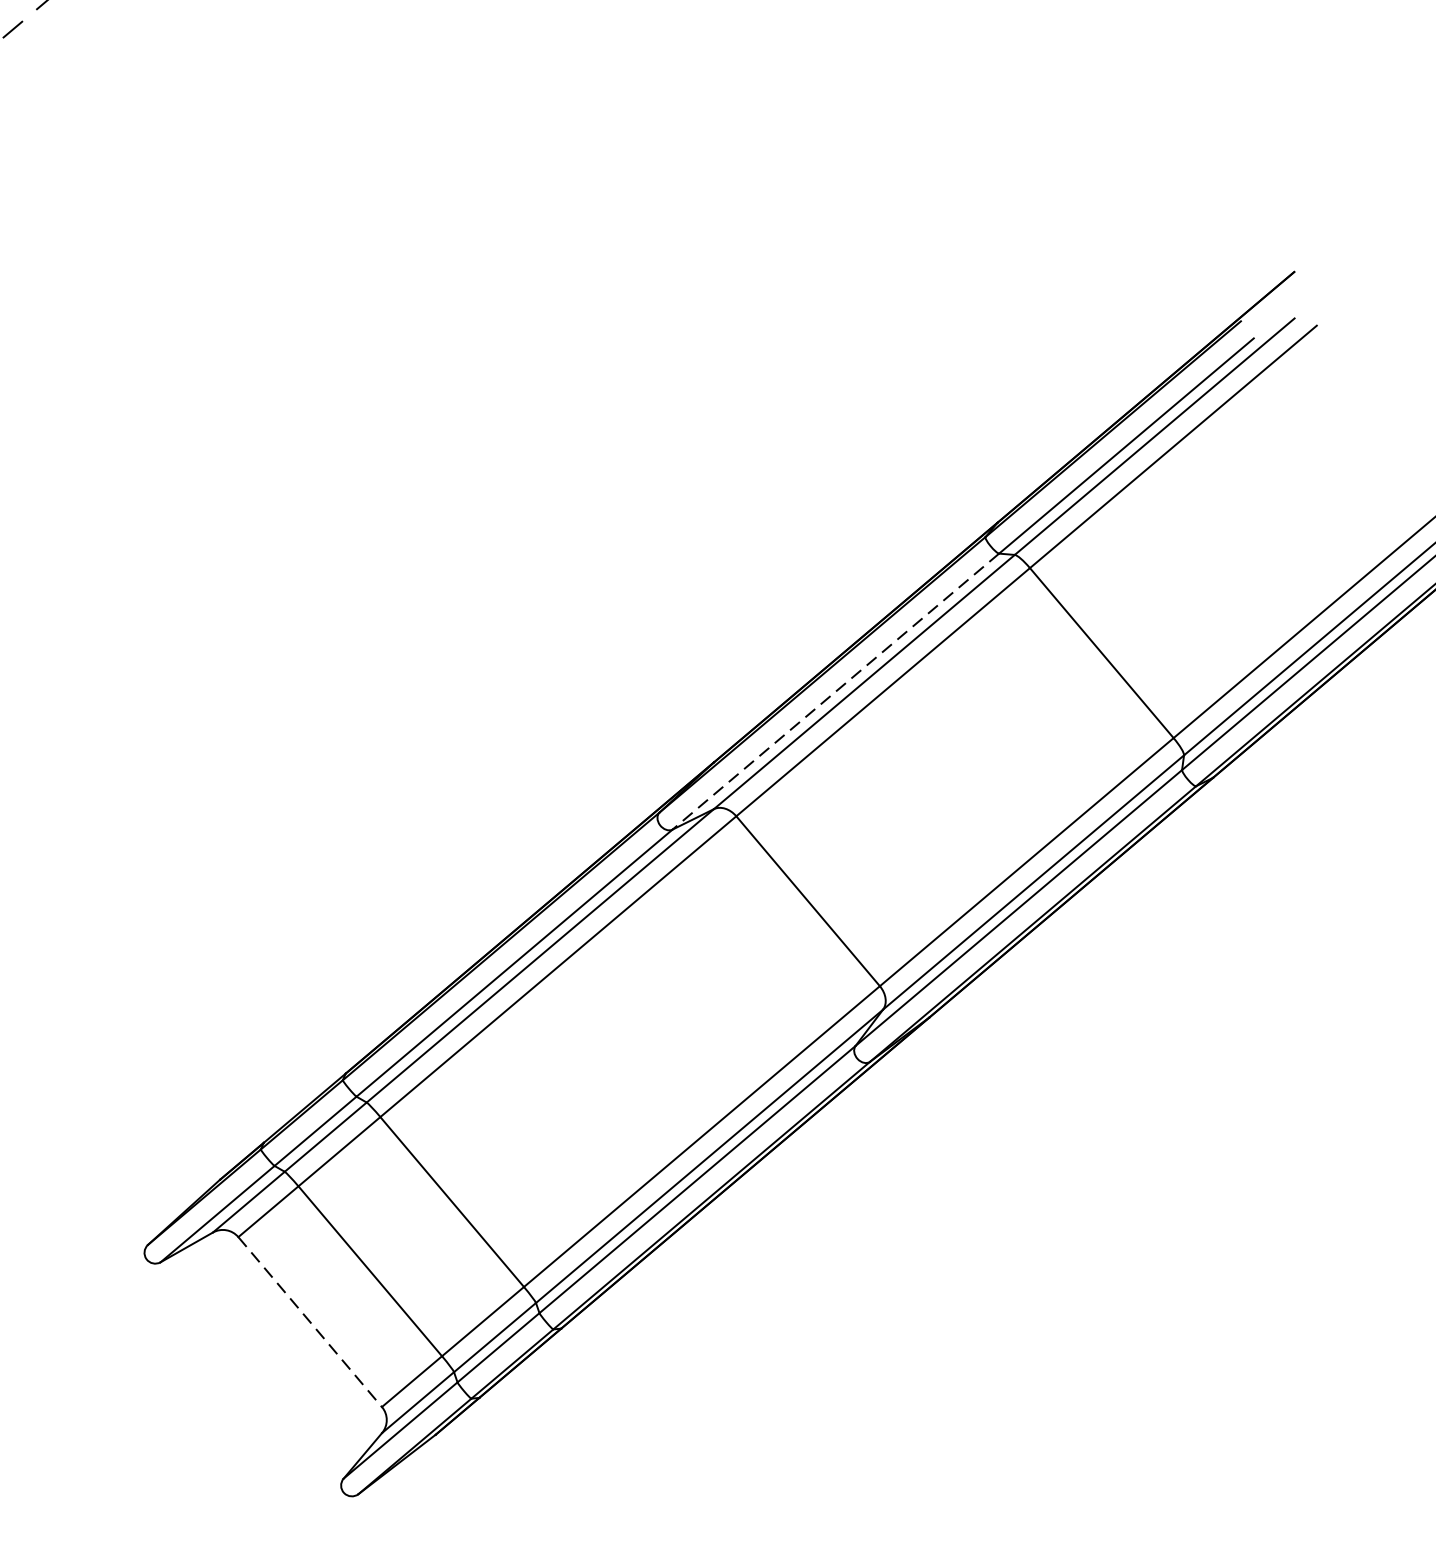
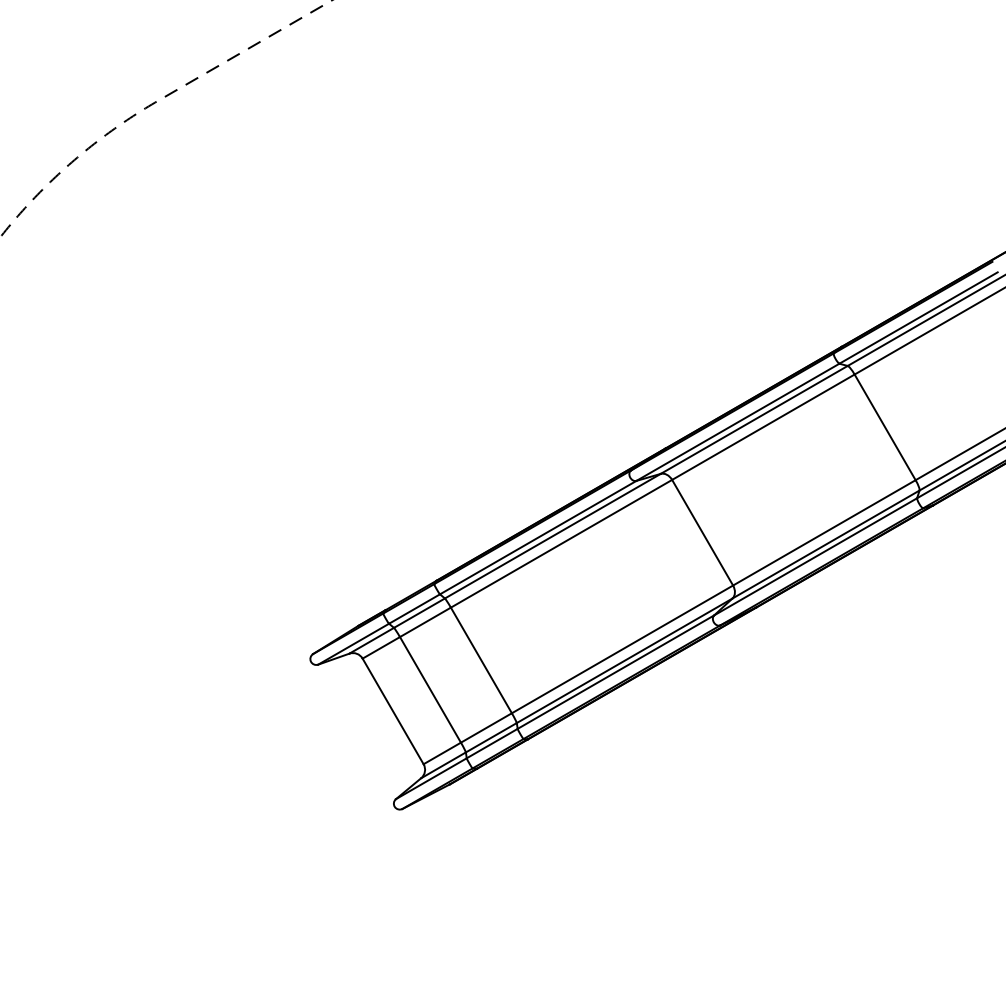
line: (835, 692) -> (737, 422), dashed -> solid
line: (310, 1322) -> (393, 711), dashed -> solid

